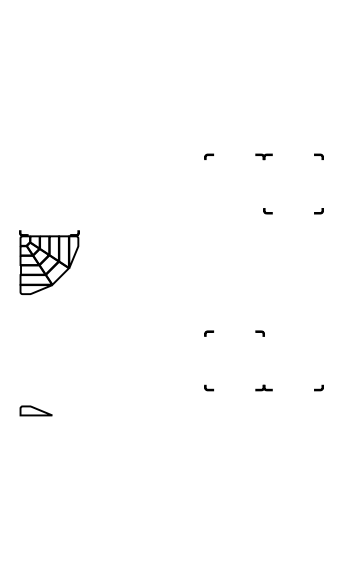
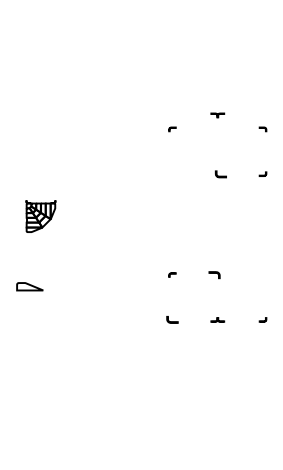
part: (263, 156) -> (217, 115), moved
part: (267, 210) -> (220, 173), size x1.6
part: (48, 262) -> (40, 216), size x0.6
part: (260, 332) -> (214, 274), size x1.6
part: (209, 387) -> (172, 319), size x1.6
part: (35, 410) -> (29, 286), moved

